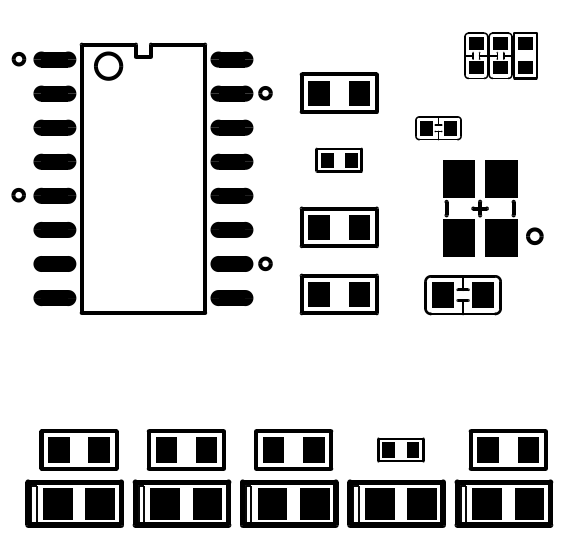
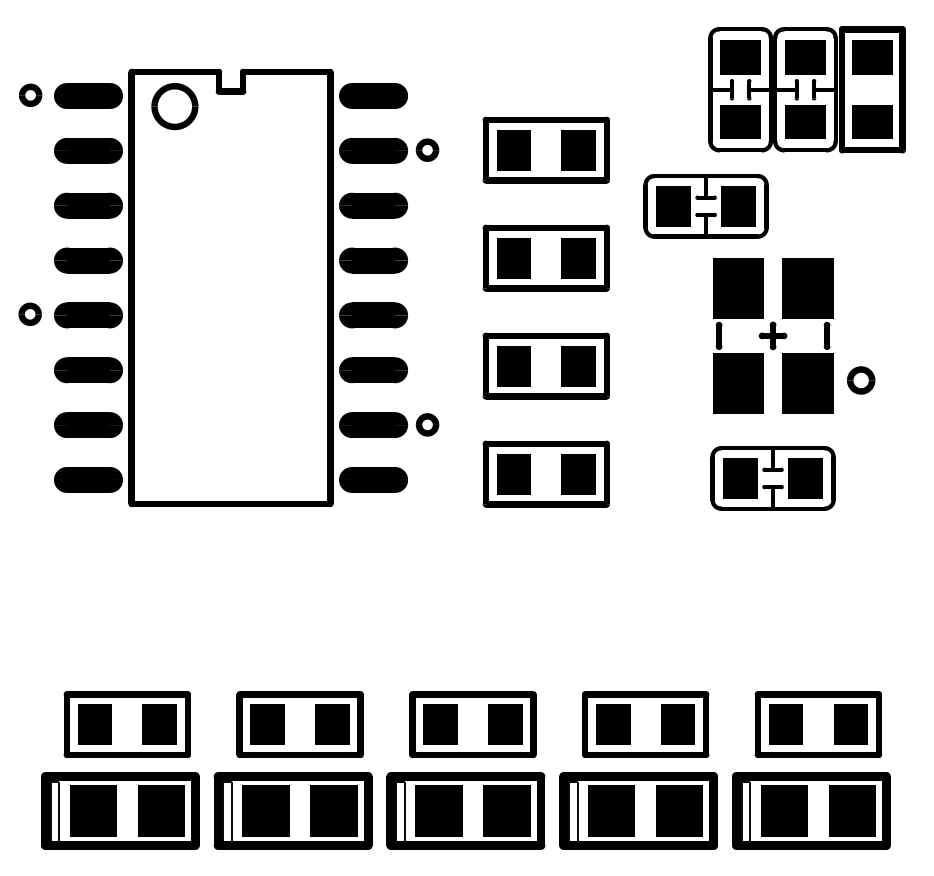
part: (500, 55) -> (805, 89), size x1.67
part: (438, 128) -> (706, 206), size x1.67
part: (338, 159) -> (545, 256), size x1.67
part: (462, 295) -> (772, 479), moved
part: (400, 449) -> (644, 723), size x1.67

